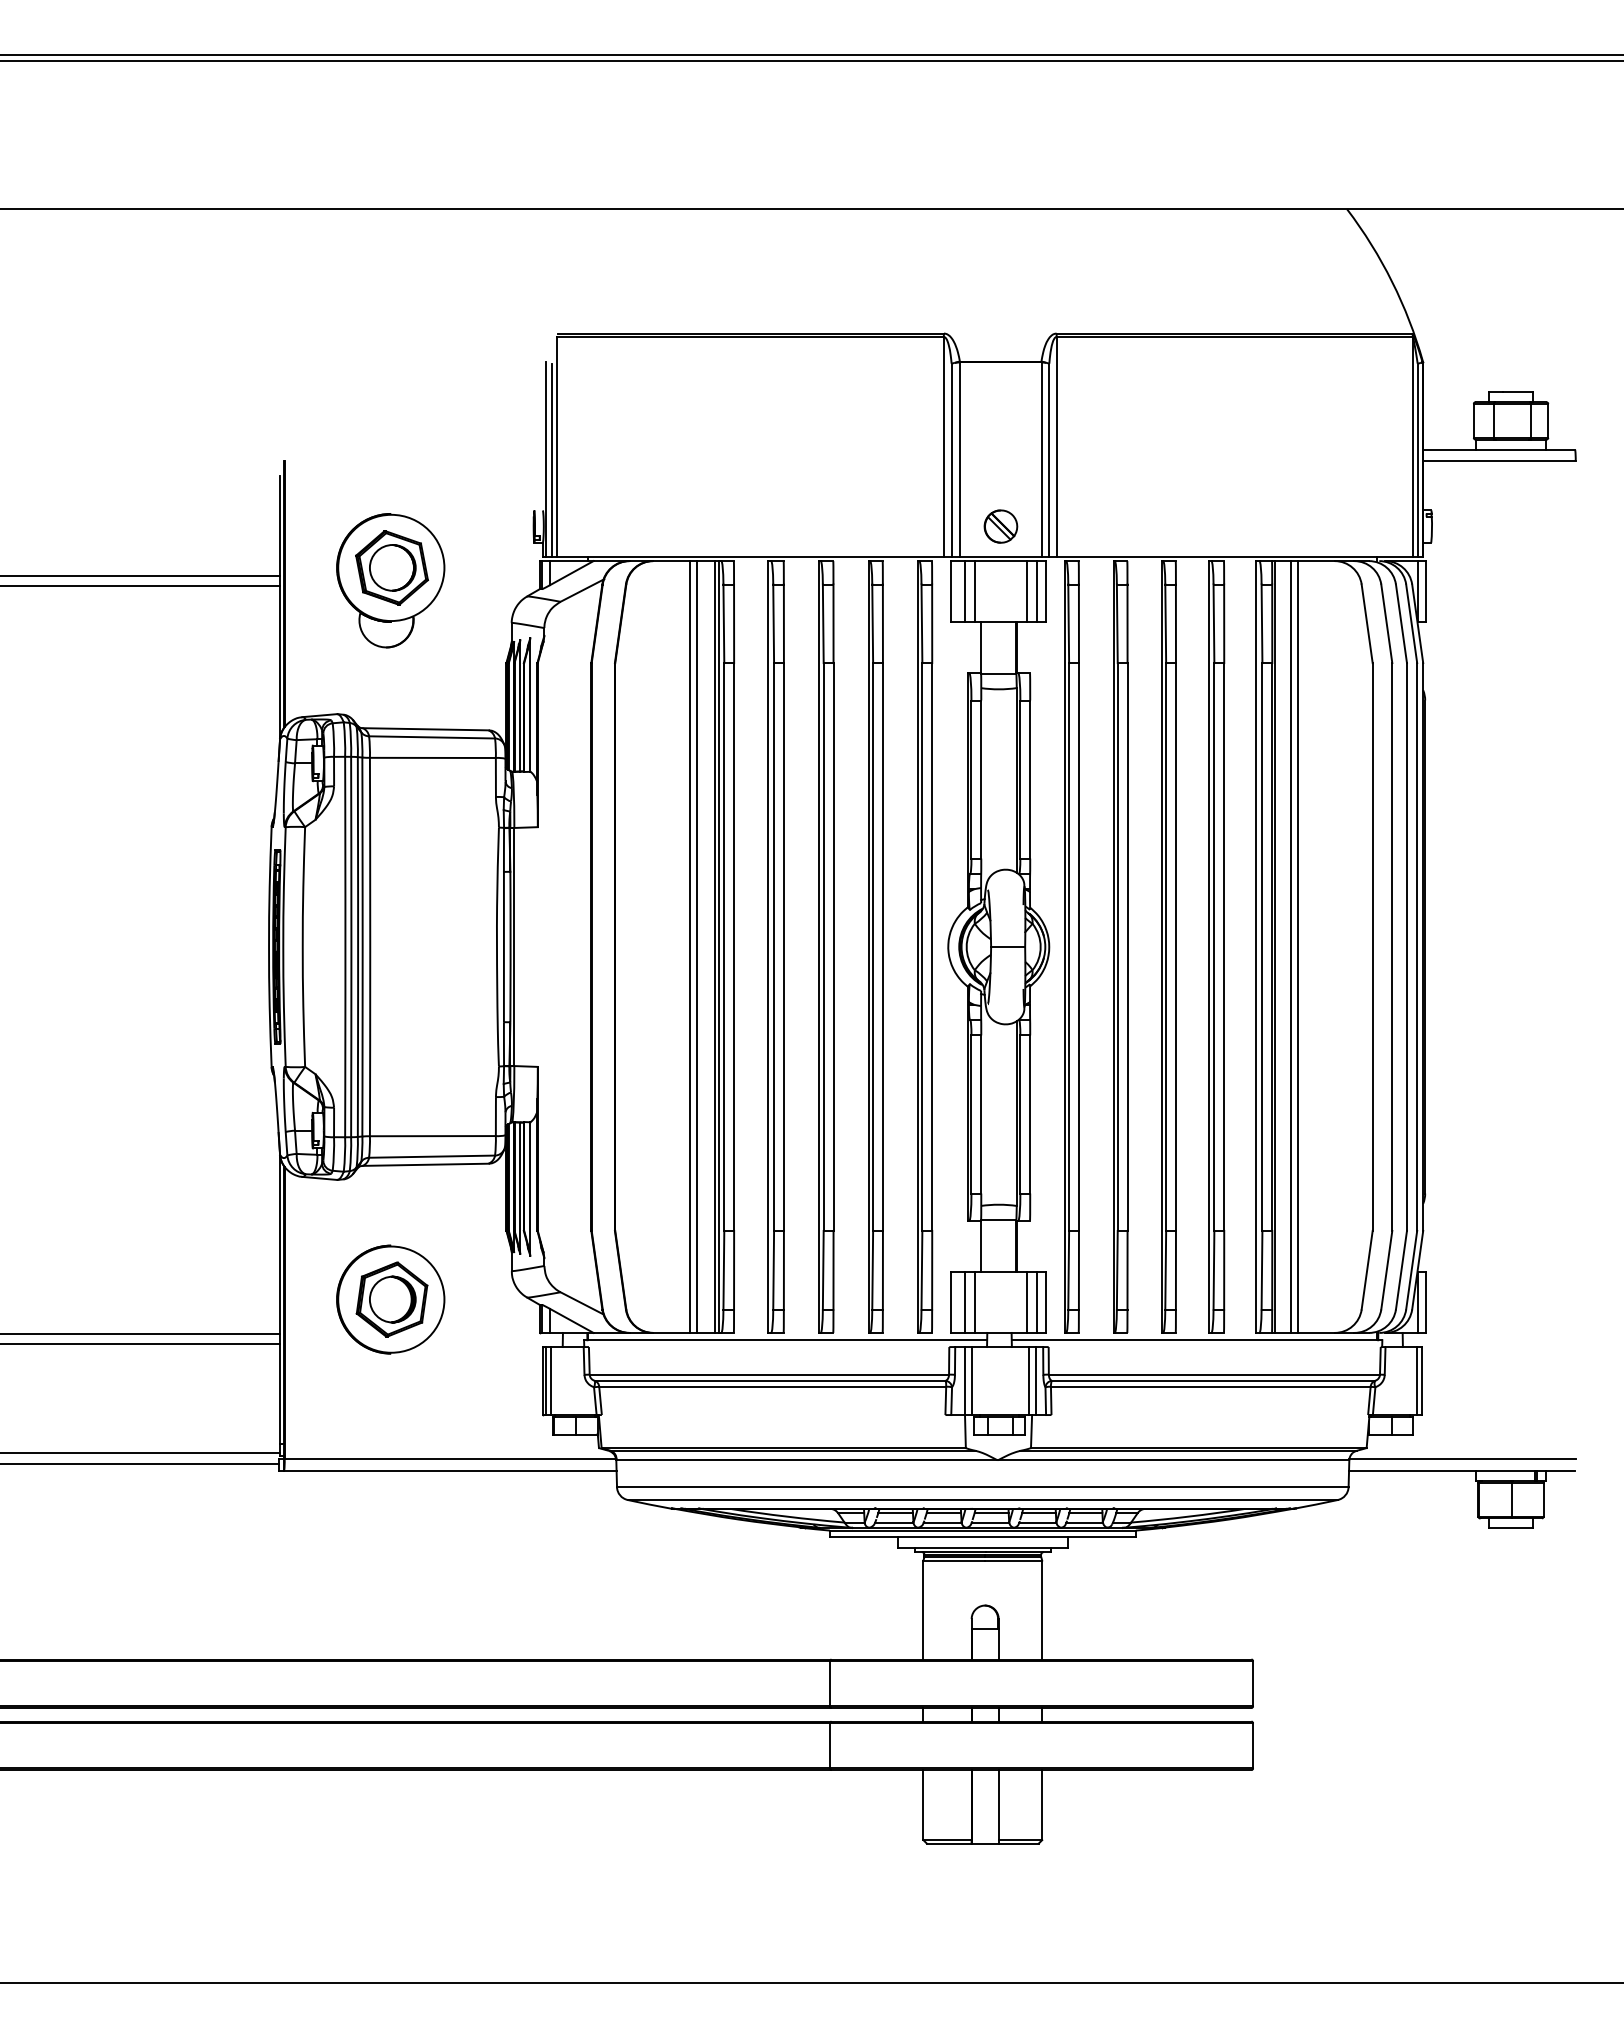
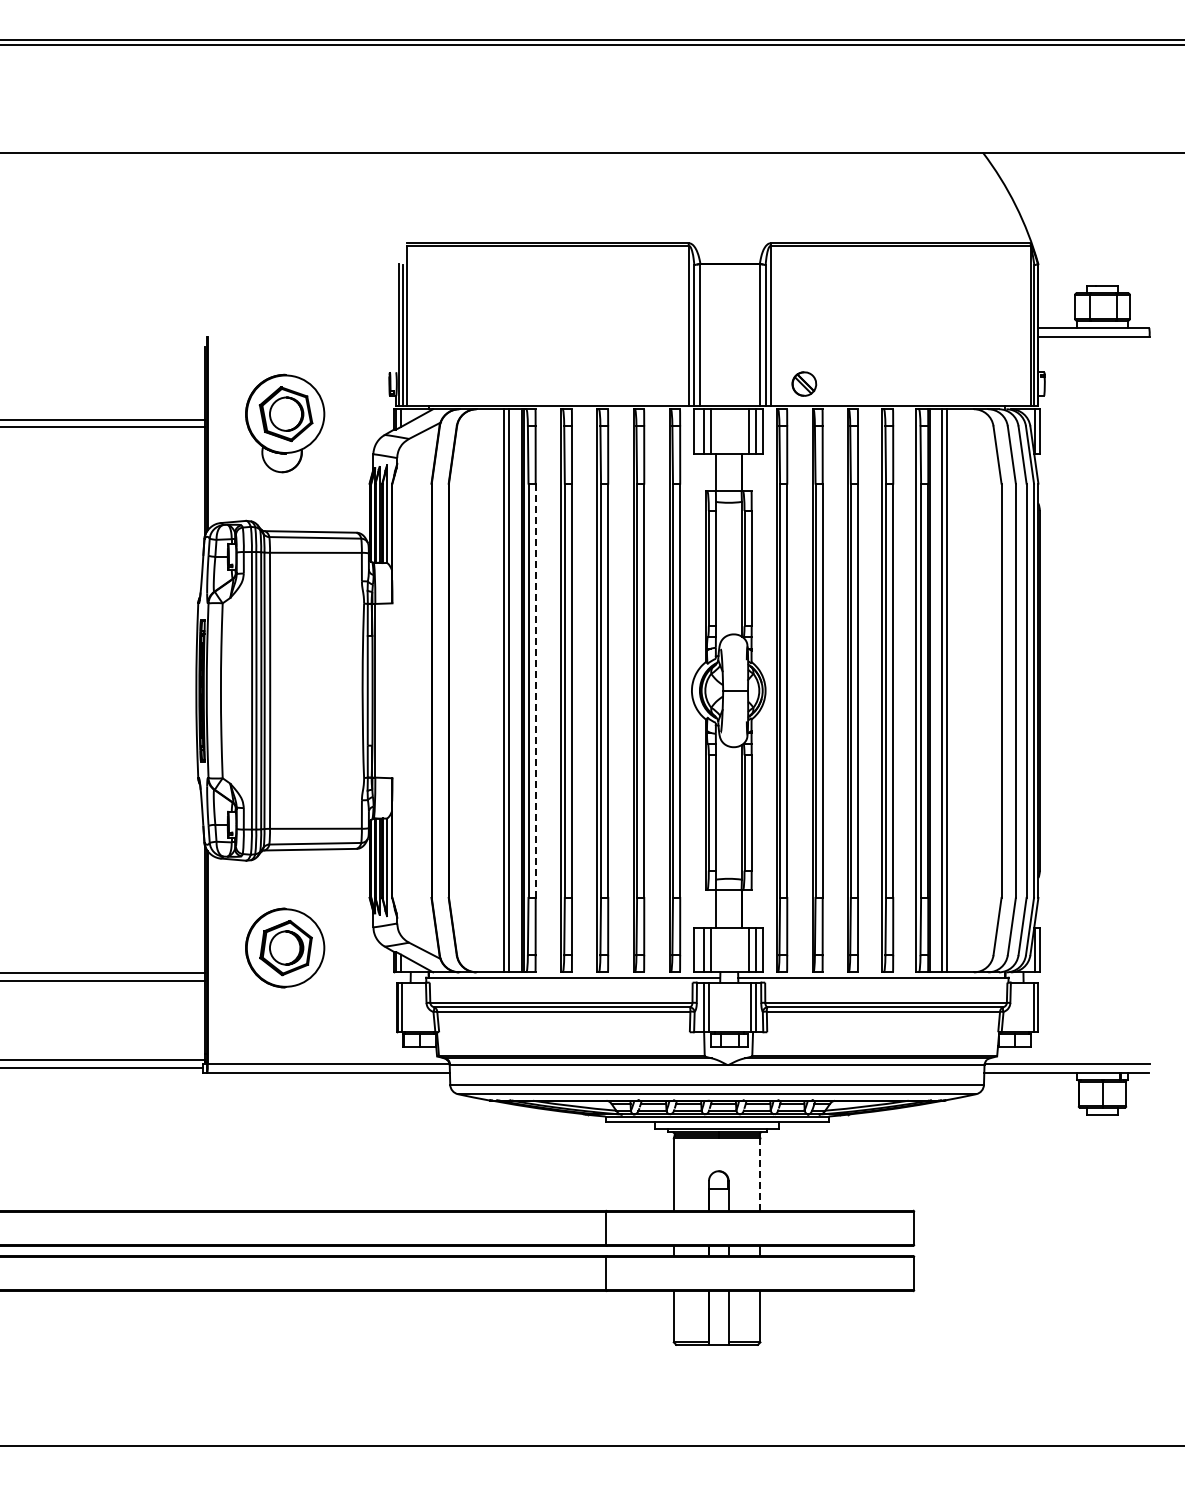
part: (1001, 525) -> (804, 383), moved
line: (733, 946) -> (535, 690), solid -> dashed
line: (1042, 1610) -> (760, 1174), solid -> dashed

